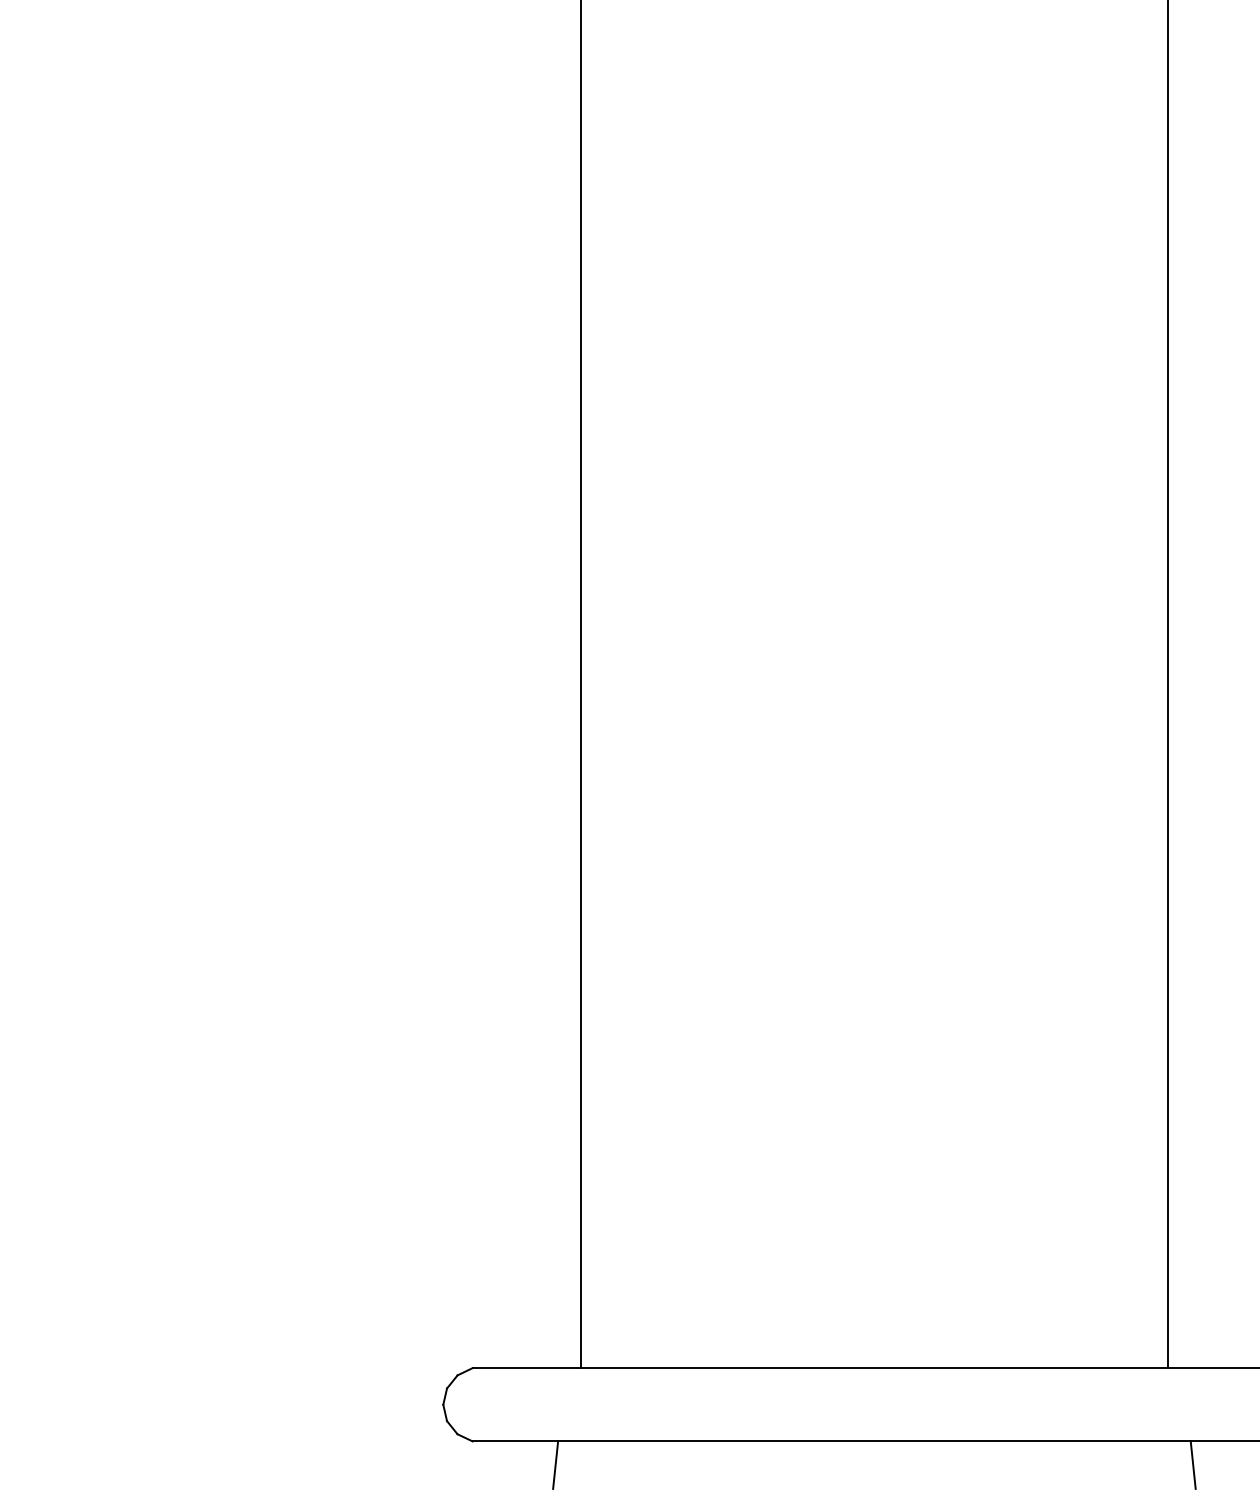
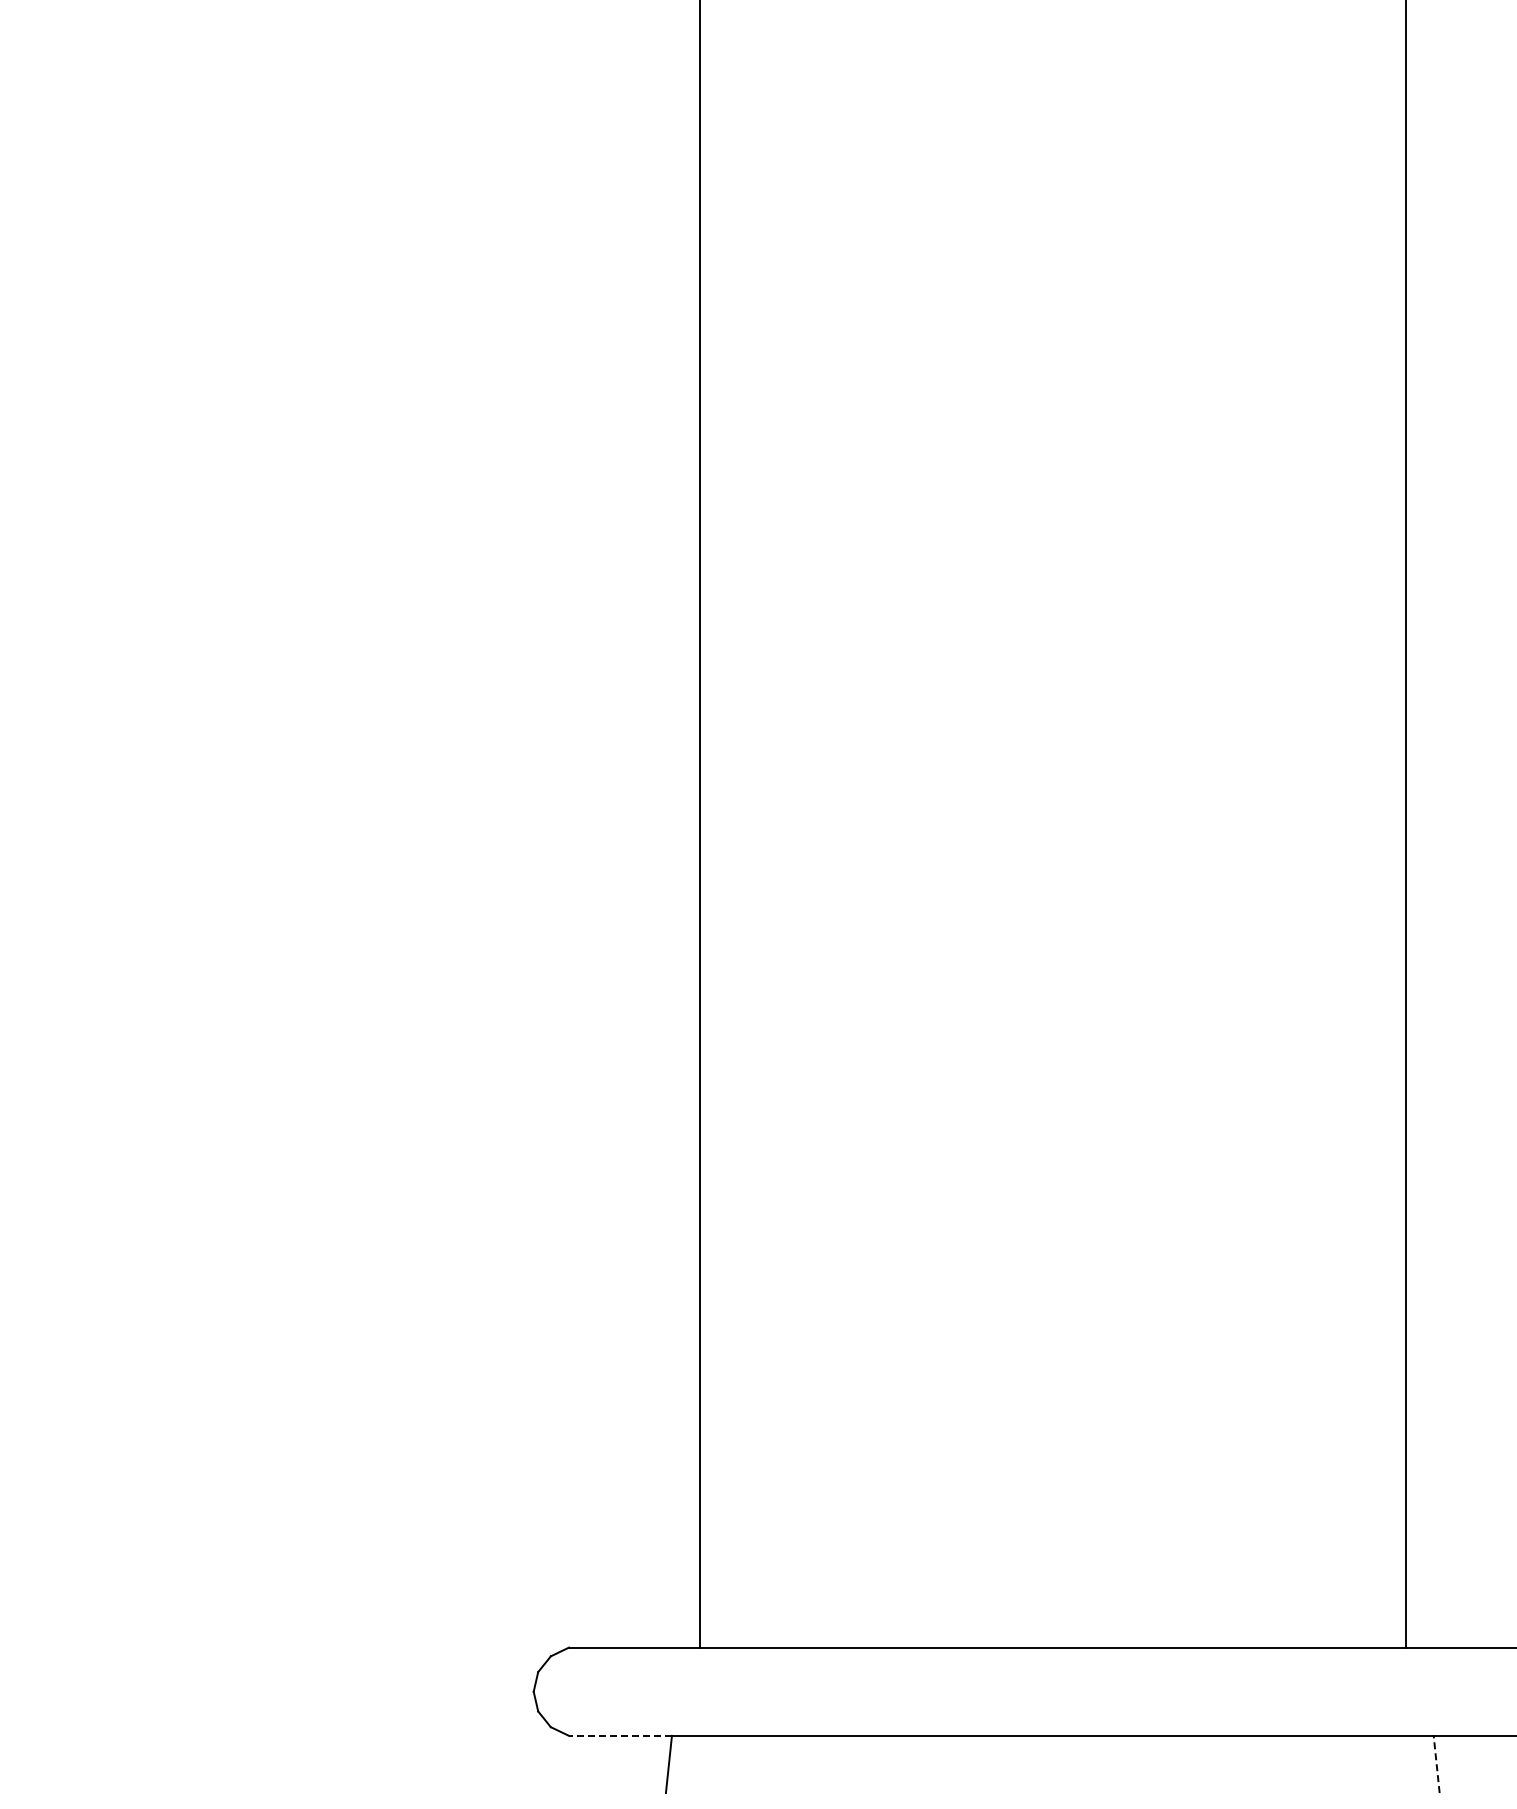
line: (514, 1441) -> (619, 1735), solid -> dashed
line: (1193, 1465) -> (1436, 1764), solid -> dashed

